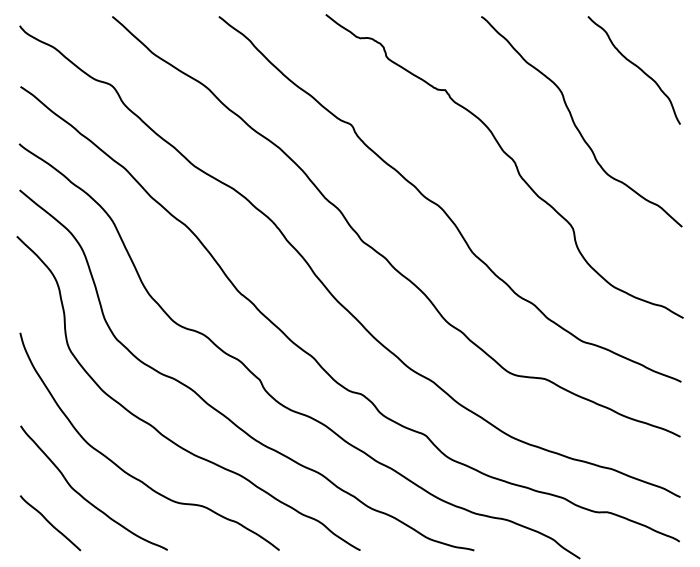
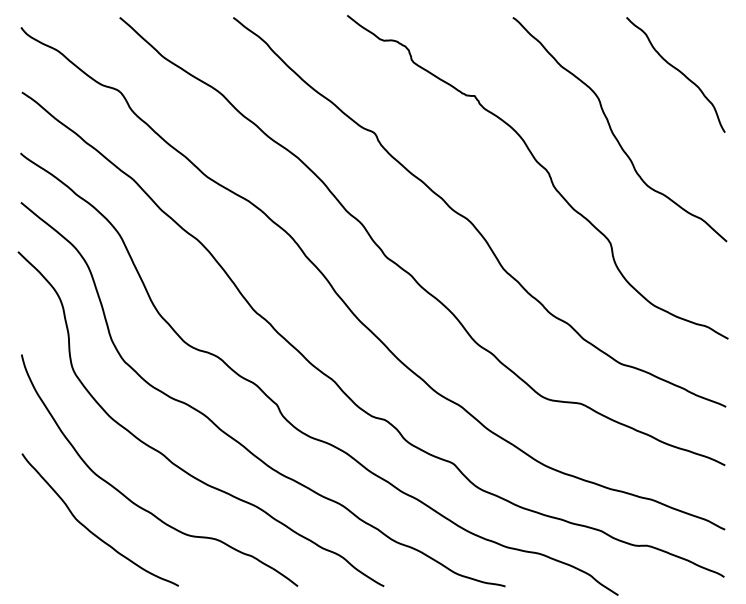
curve: (50, 523) -> (53, 557), removed

